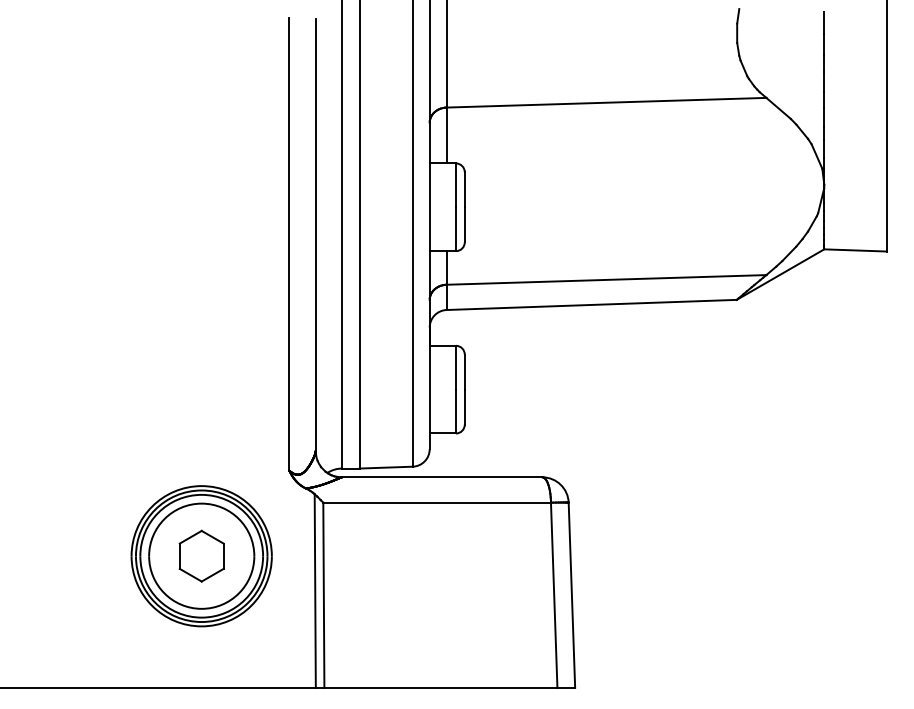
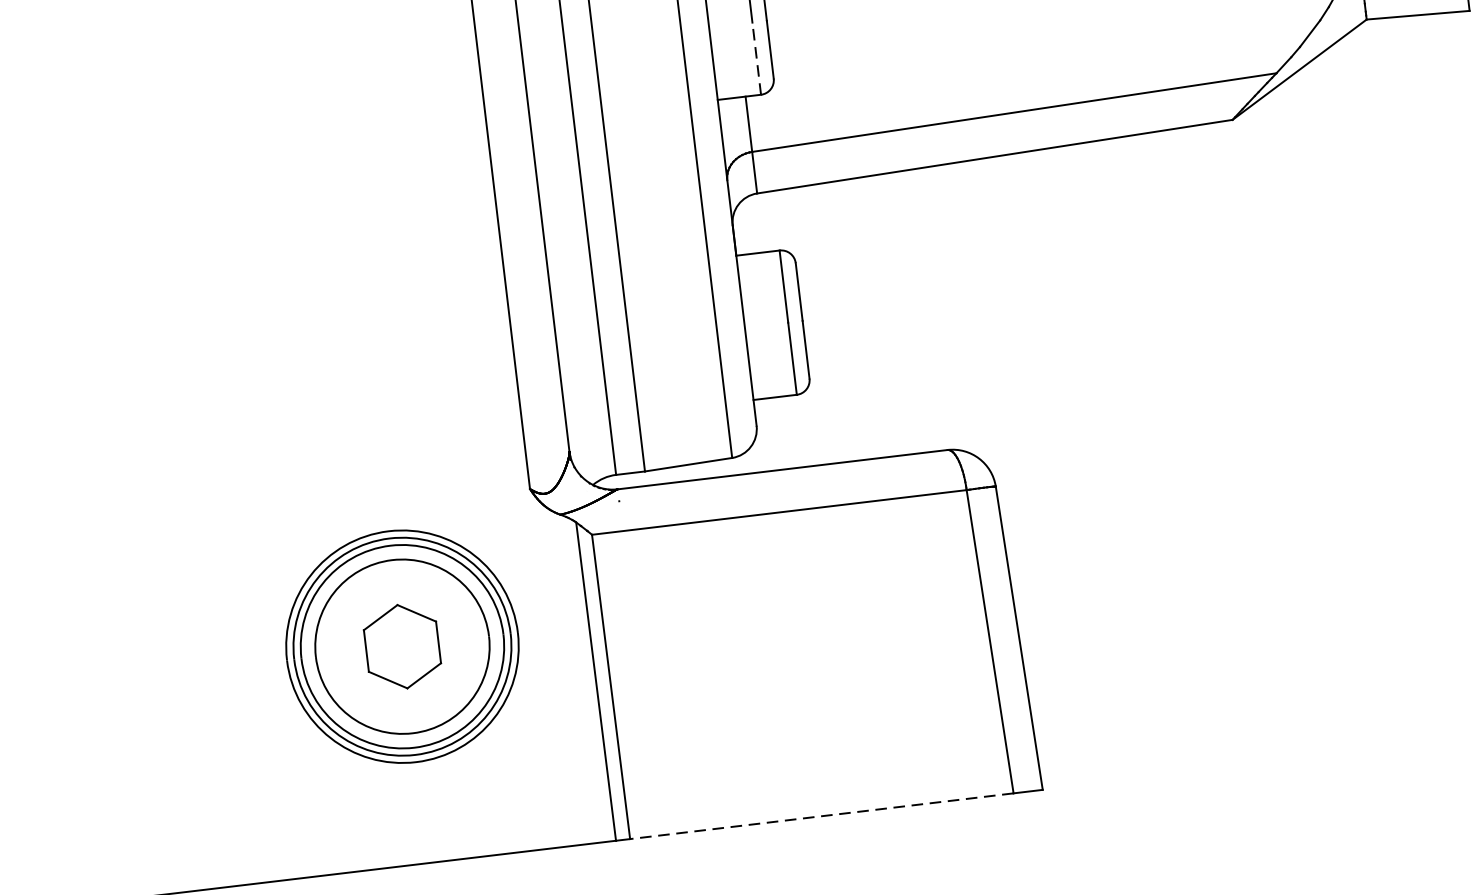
line: (456, 229) -> (757, 59), solid -> dashed
line: (440, 687) -> (821, 815), solid -> dashed

